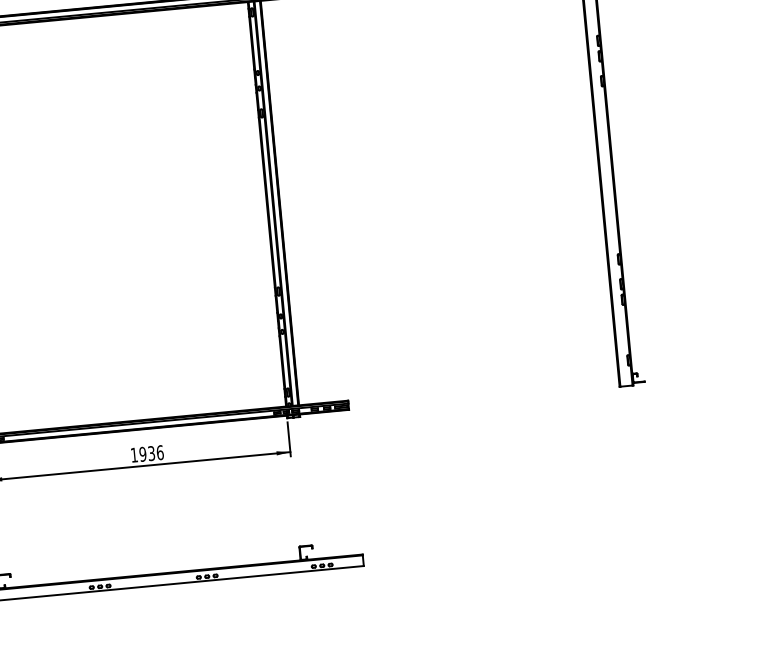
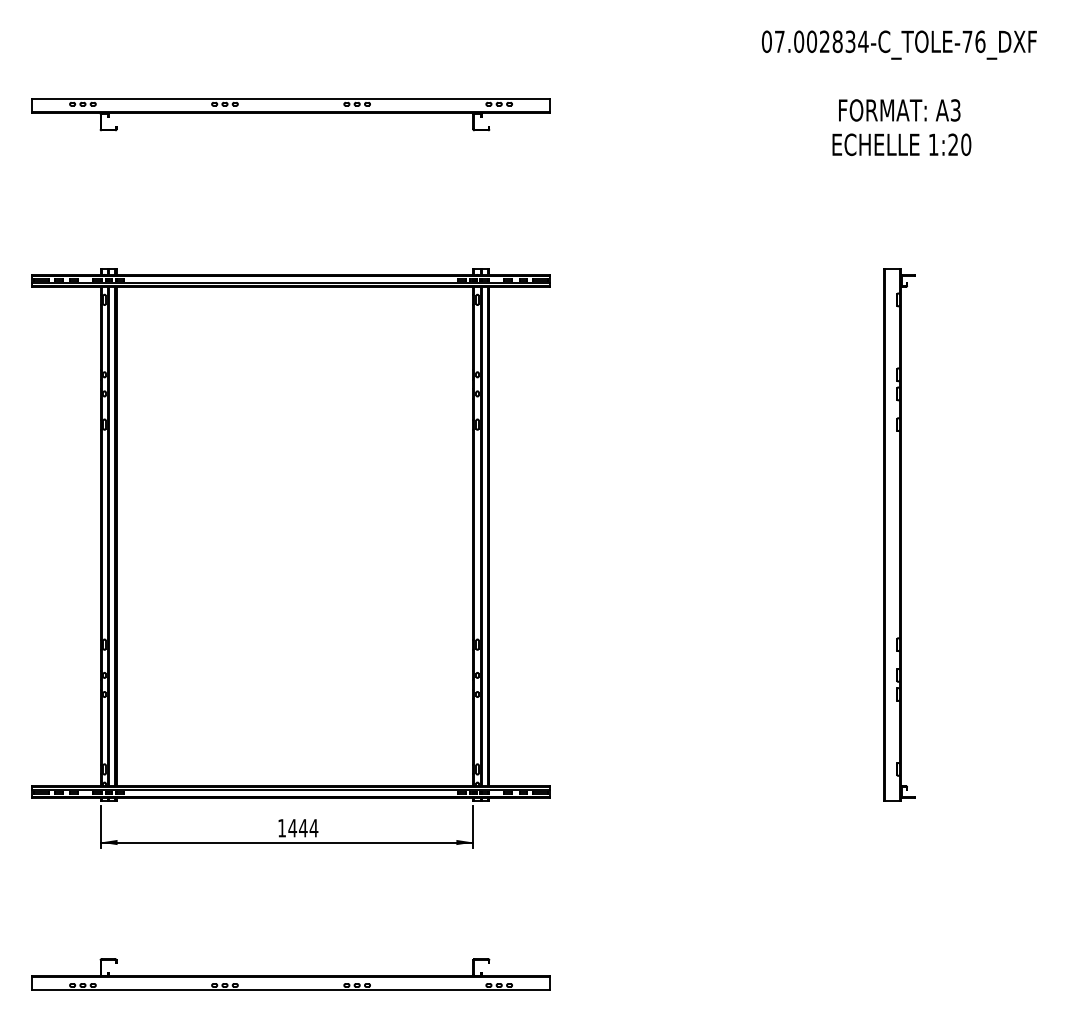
text: (151, 453) -> (303, 828), 1936 -> 1444

